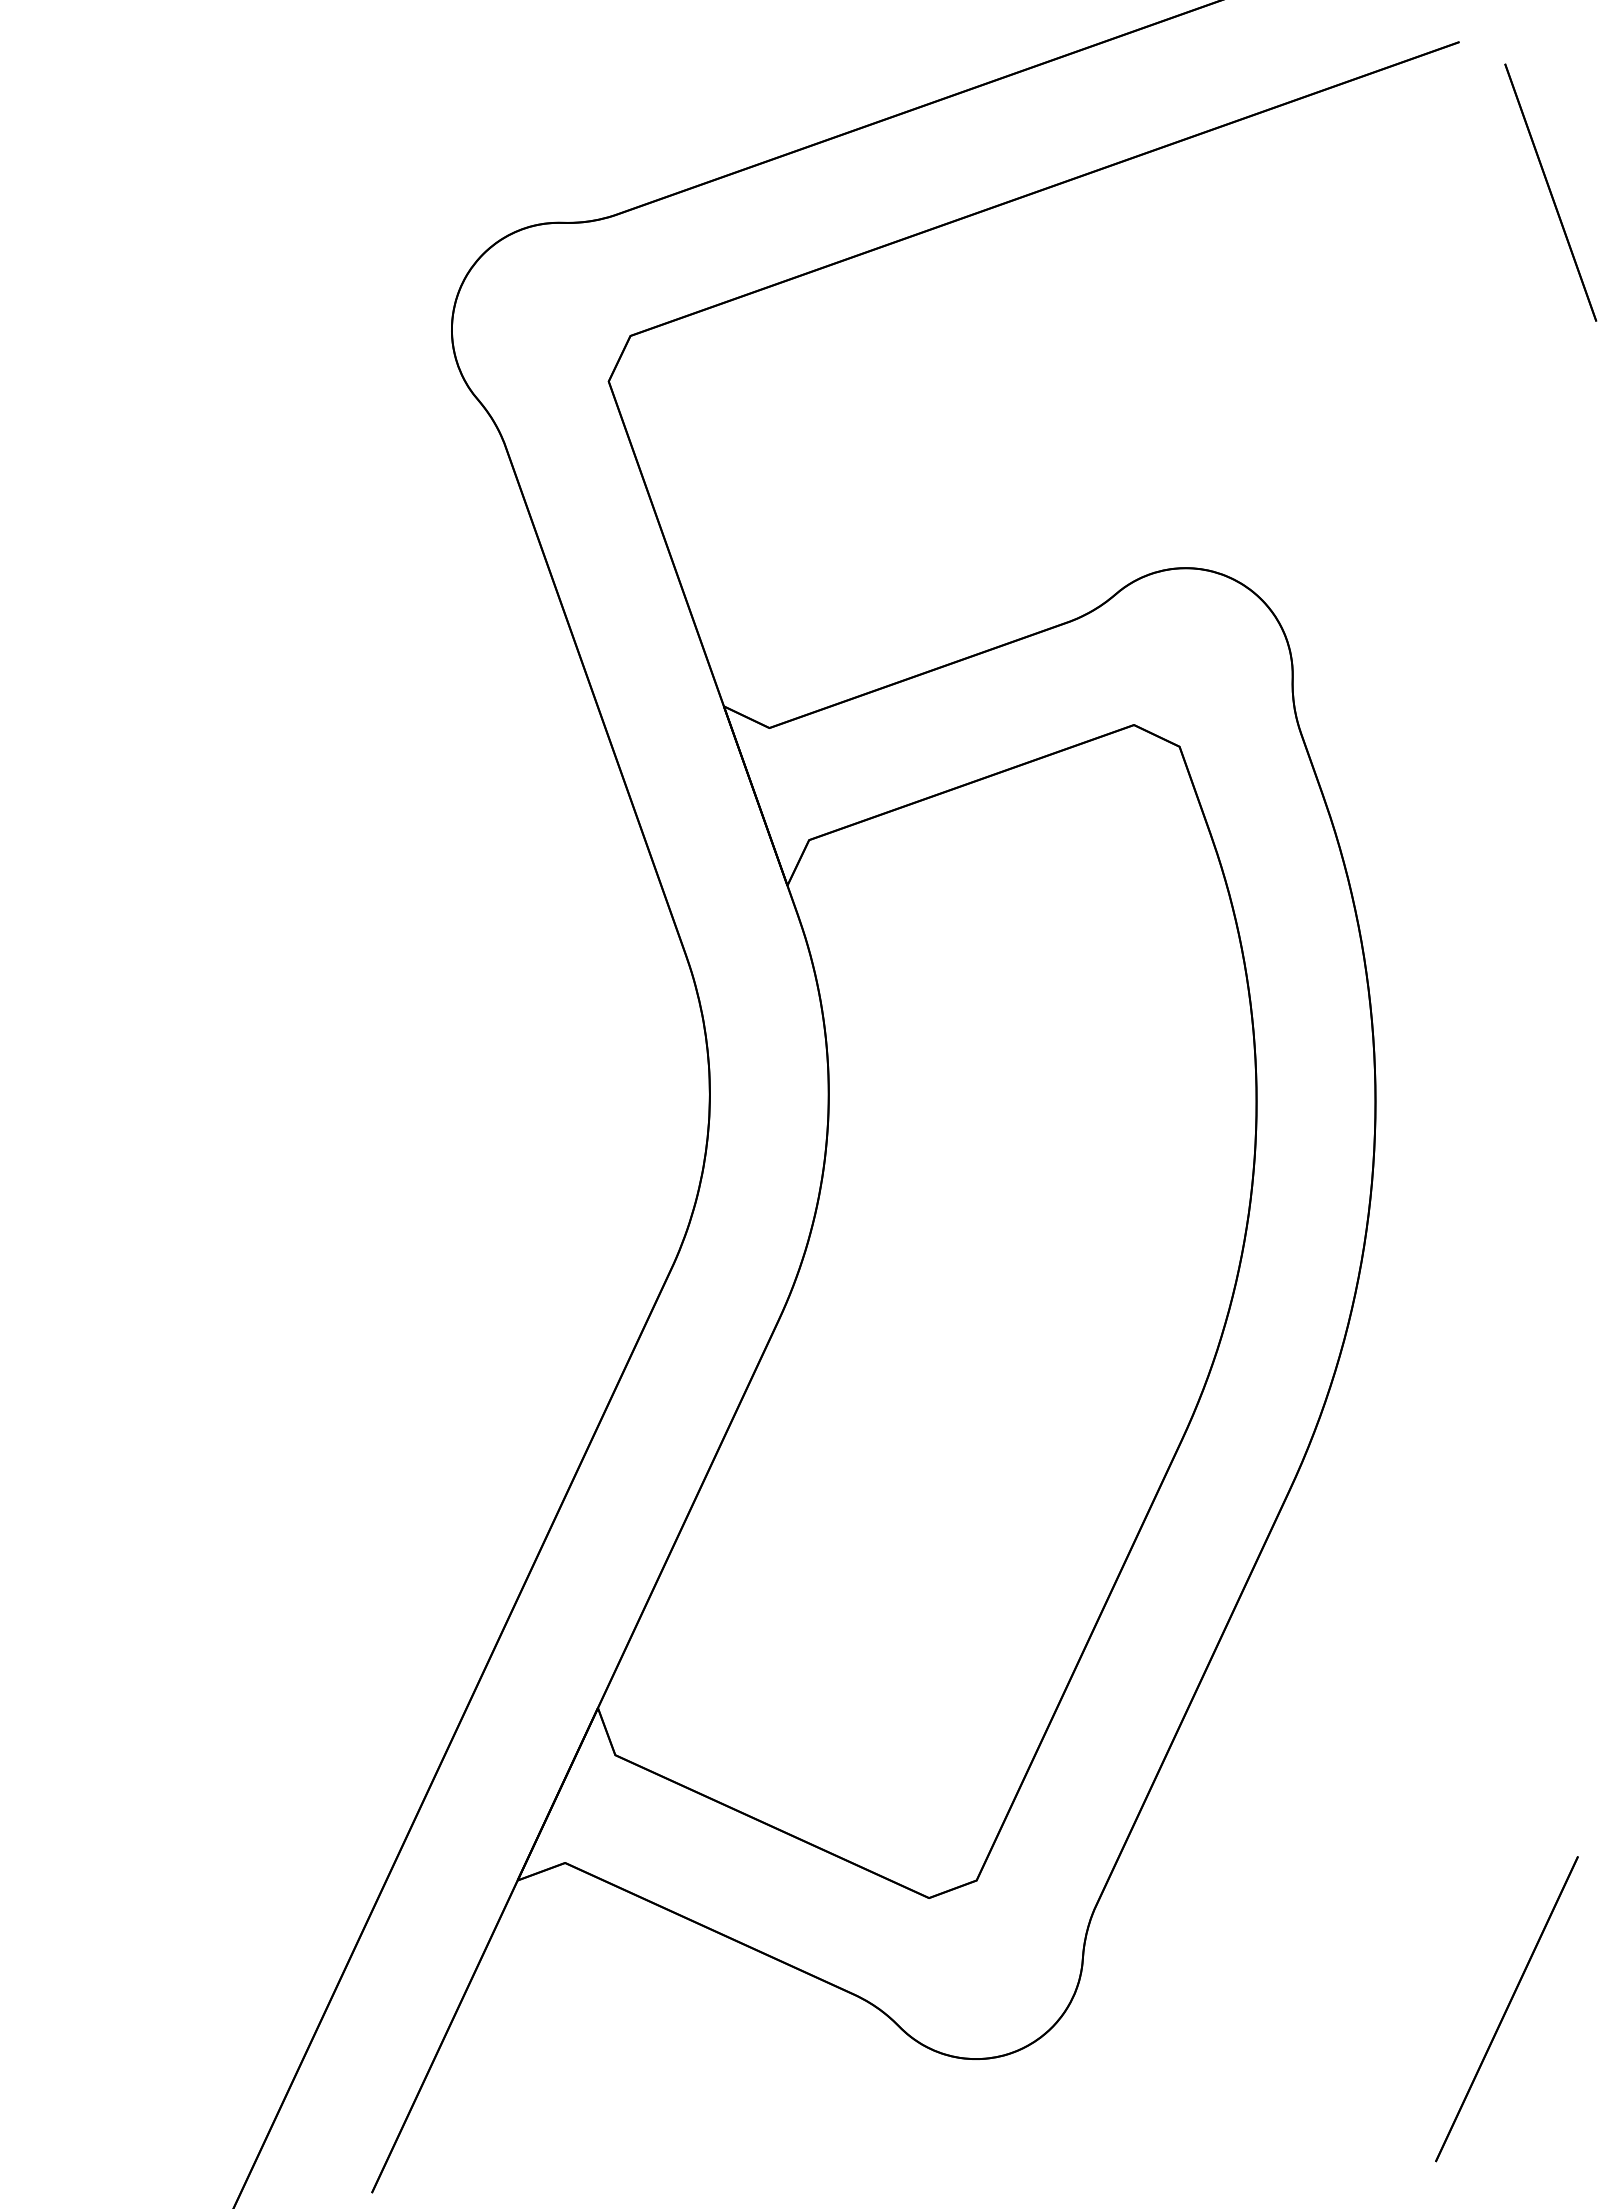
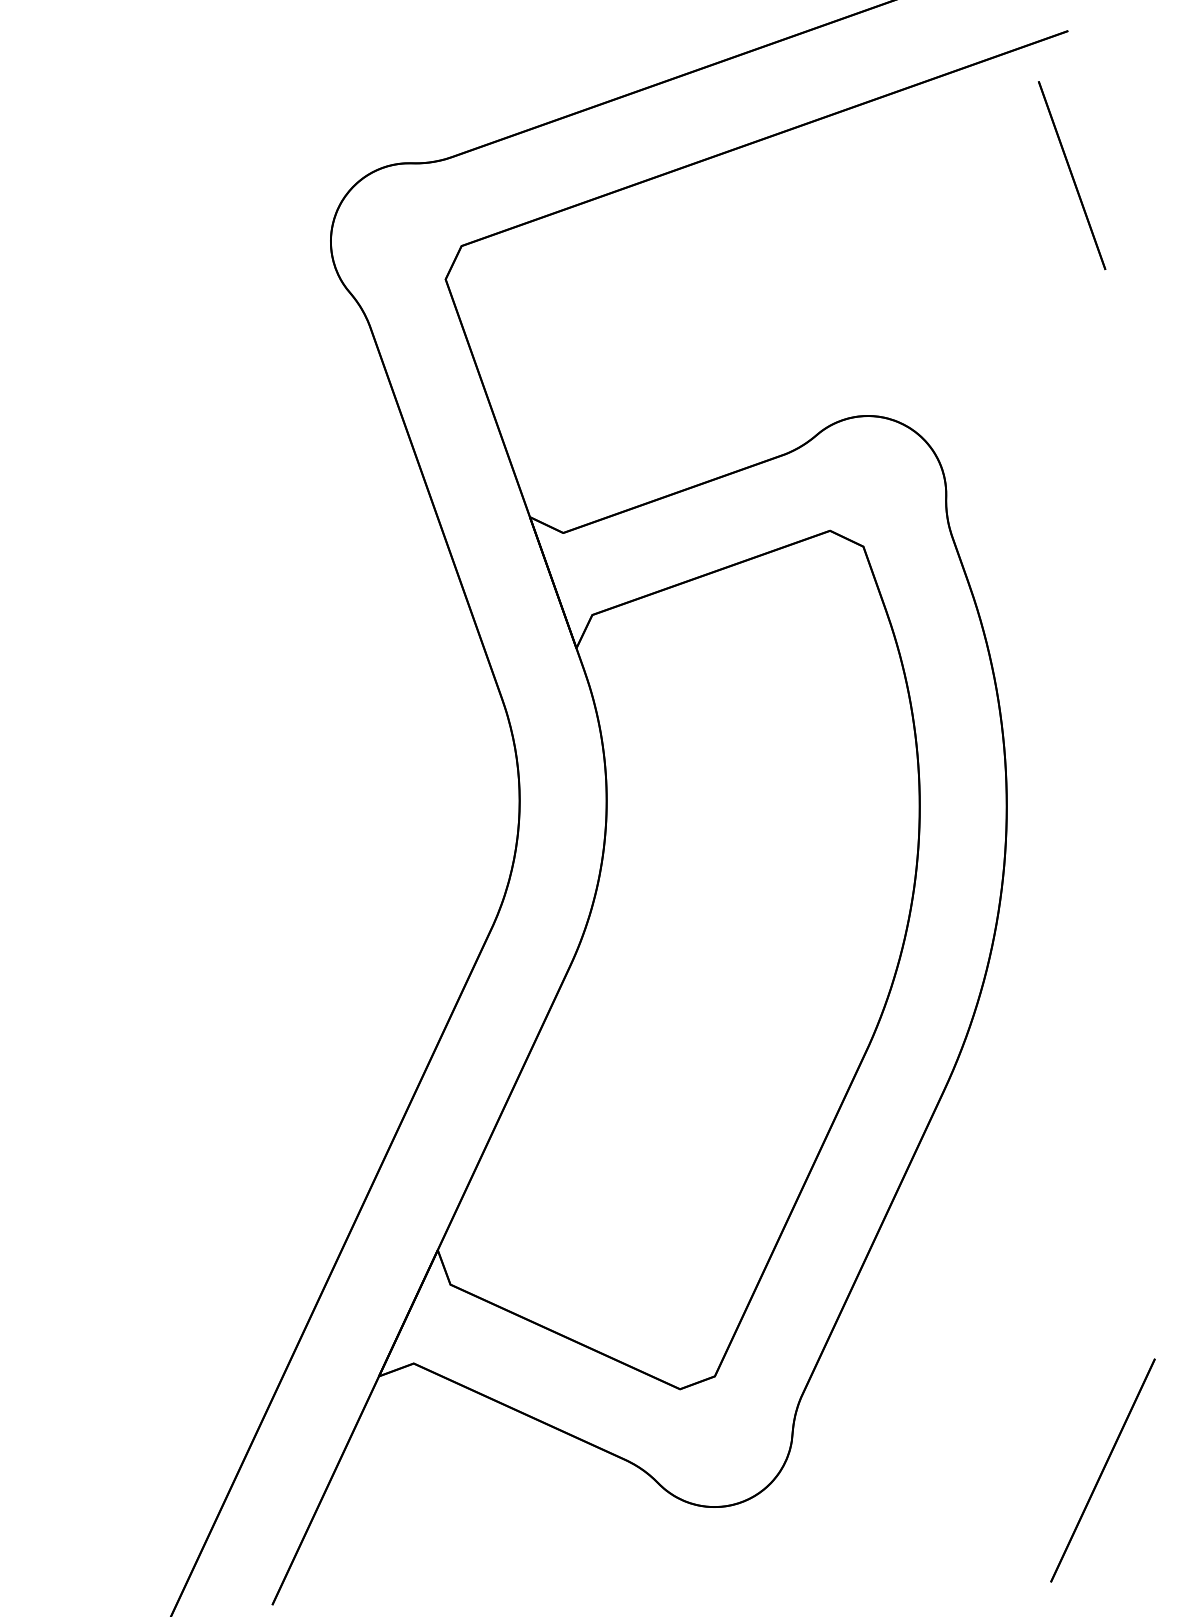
line: (1550, 192) -> (1071, 175), moved

